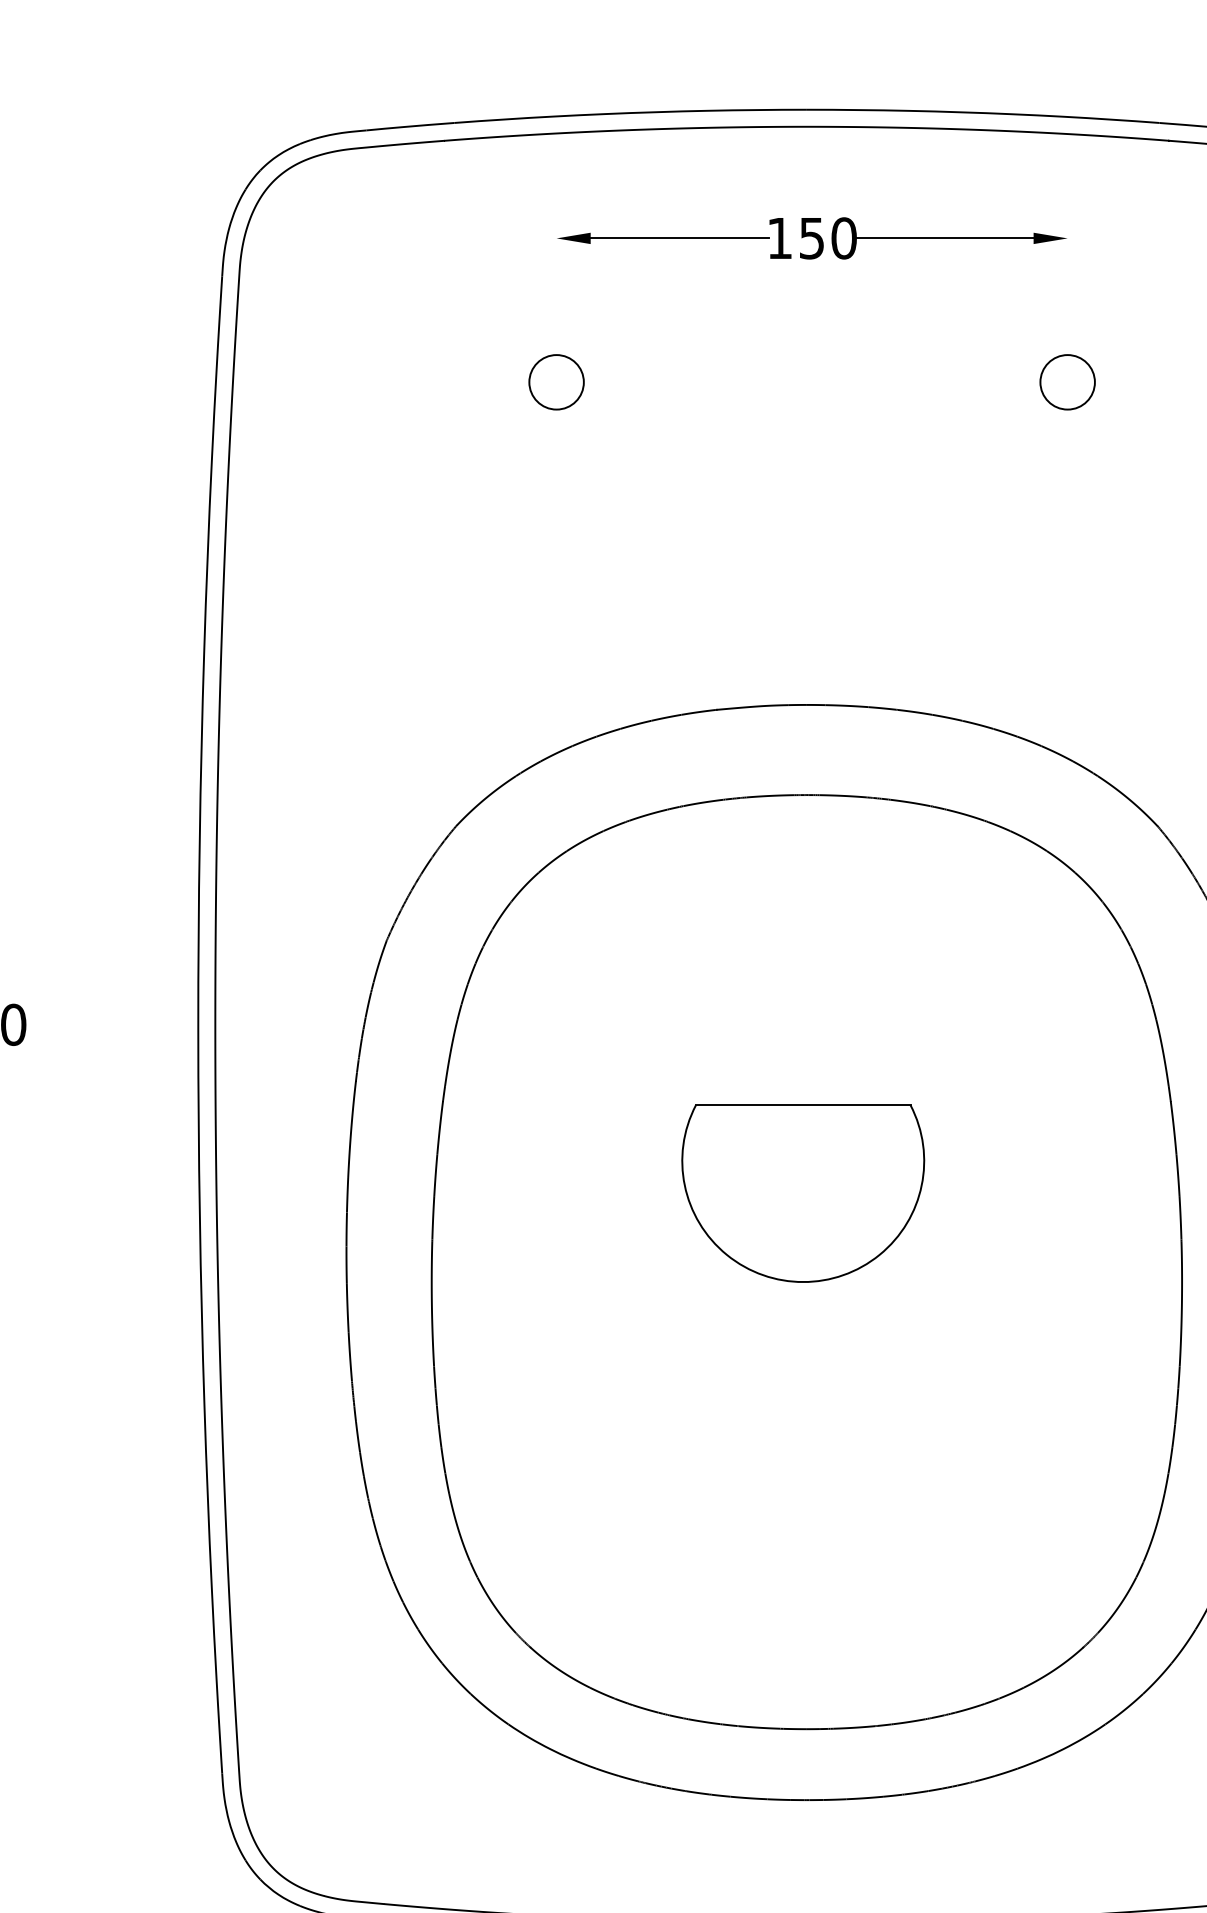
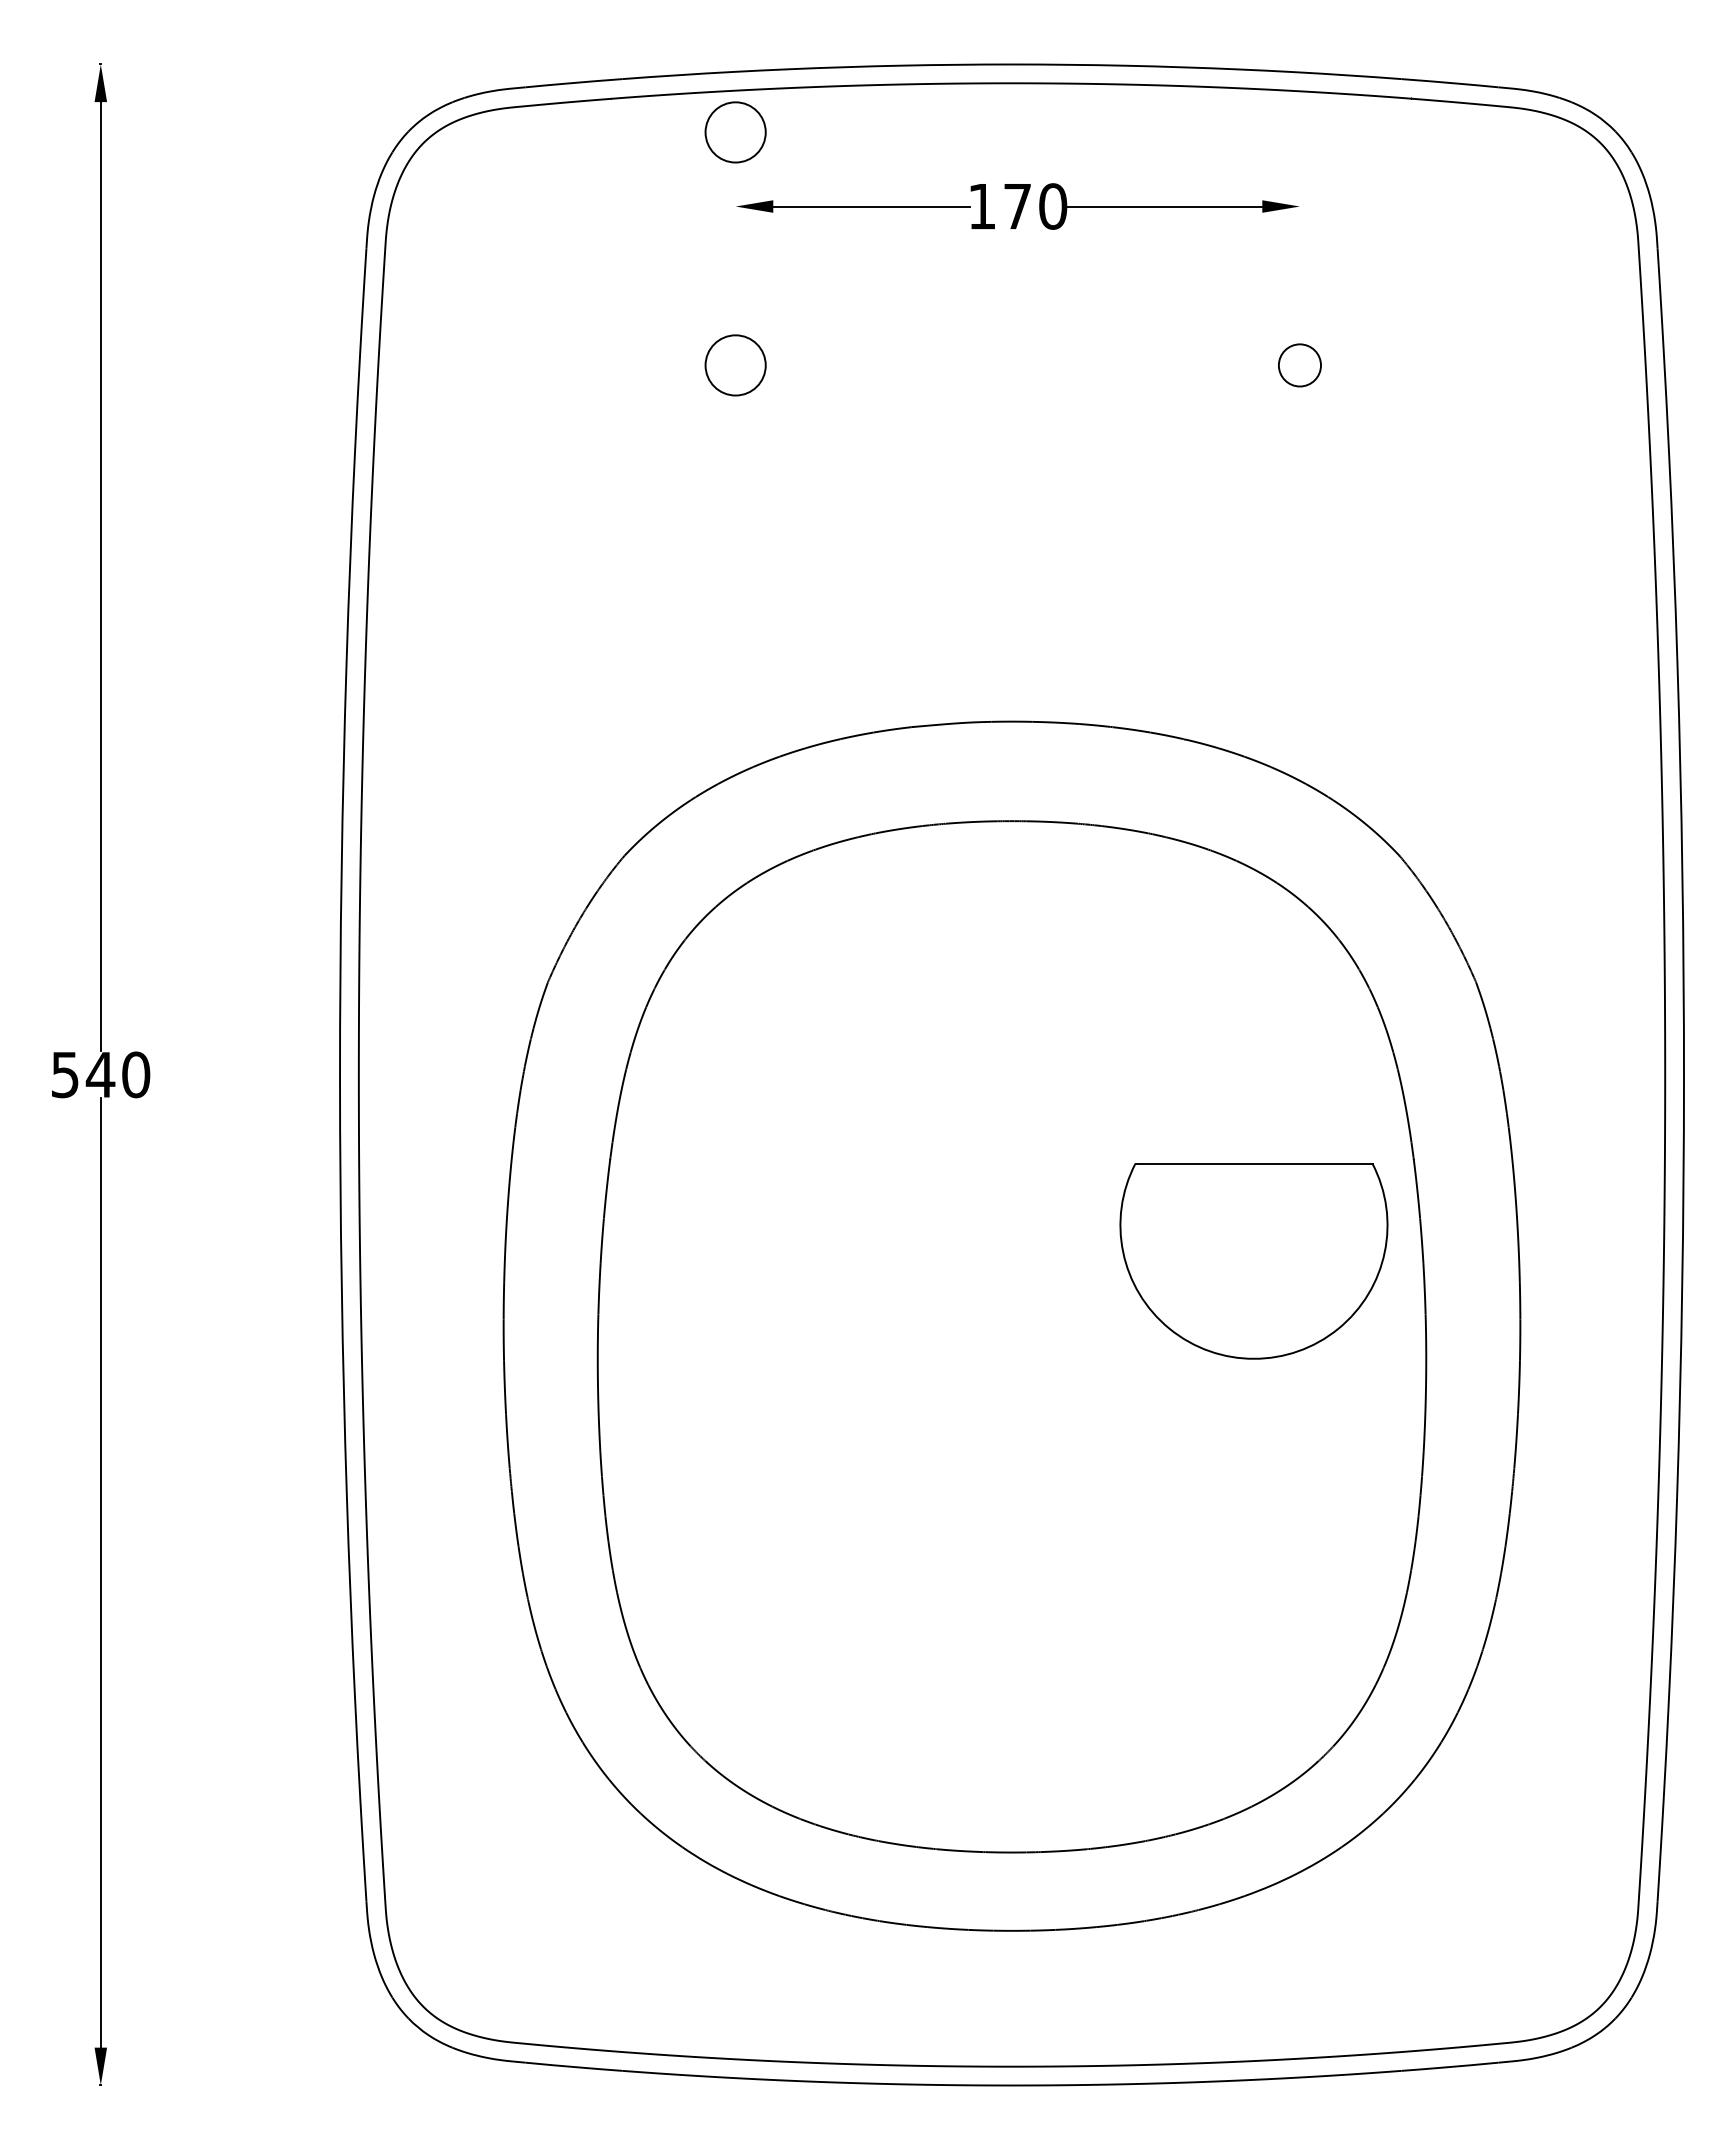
circle: (556, 171) -> (735, 132), added
text: (811, 238) -> (1017, 206), 150 -> 170
circle: (1067, 382) -> (1299, 365), size x0.7
part: (802, 1193) -> (1253, 1261), moved

